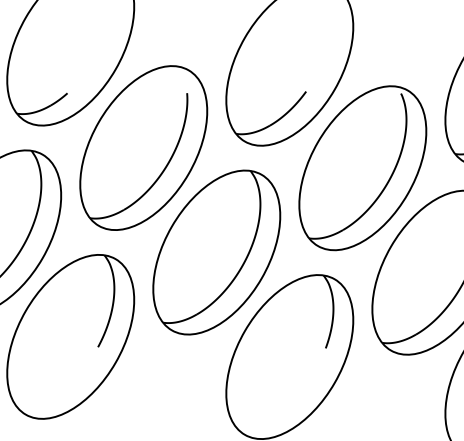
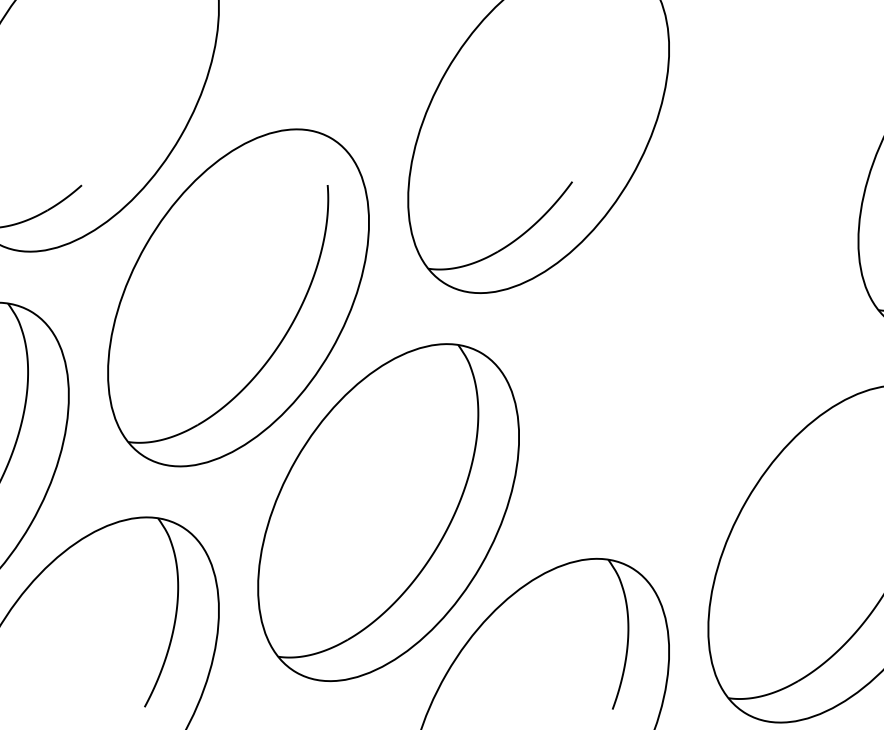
part: (362, 168) -> (688, 339), removed

